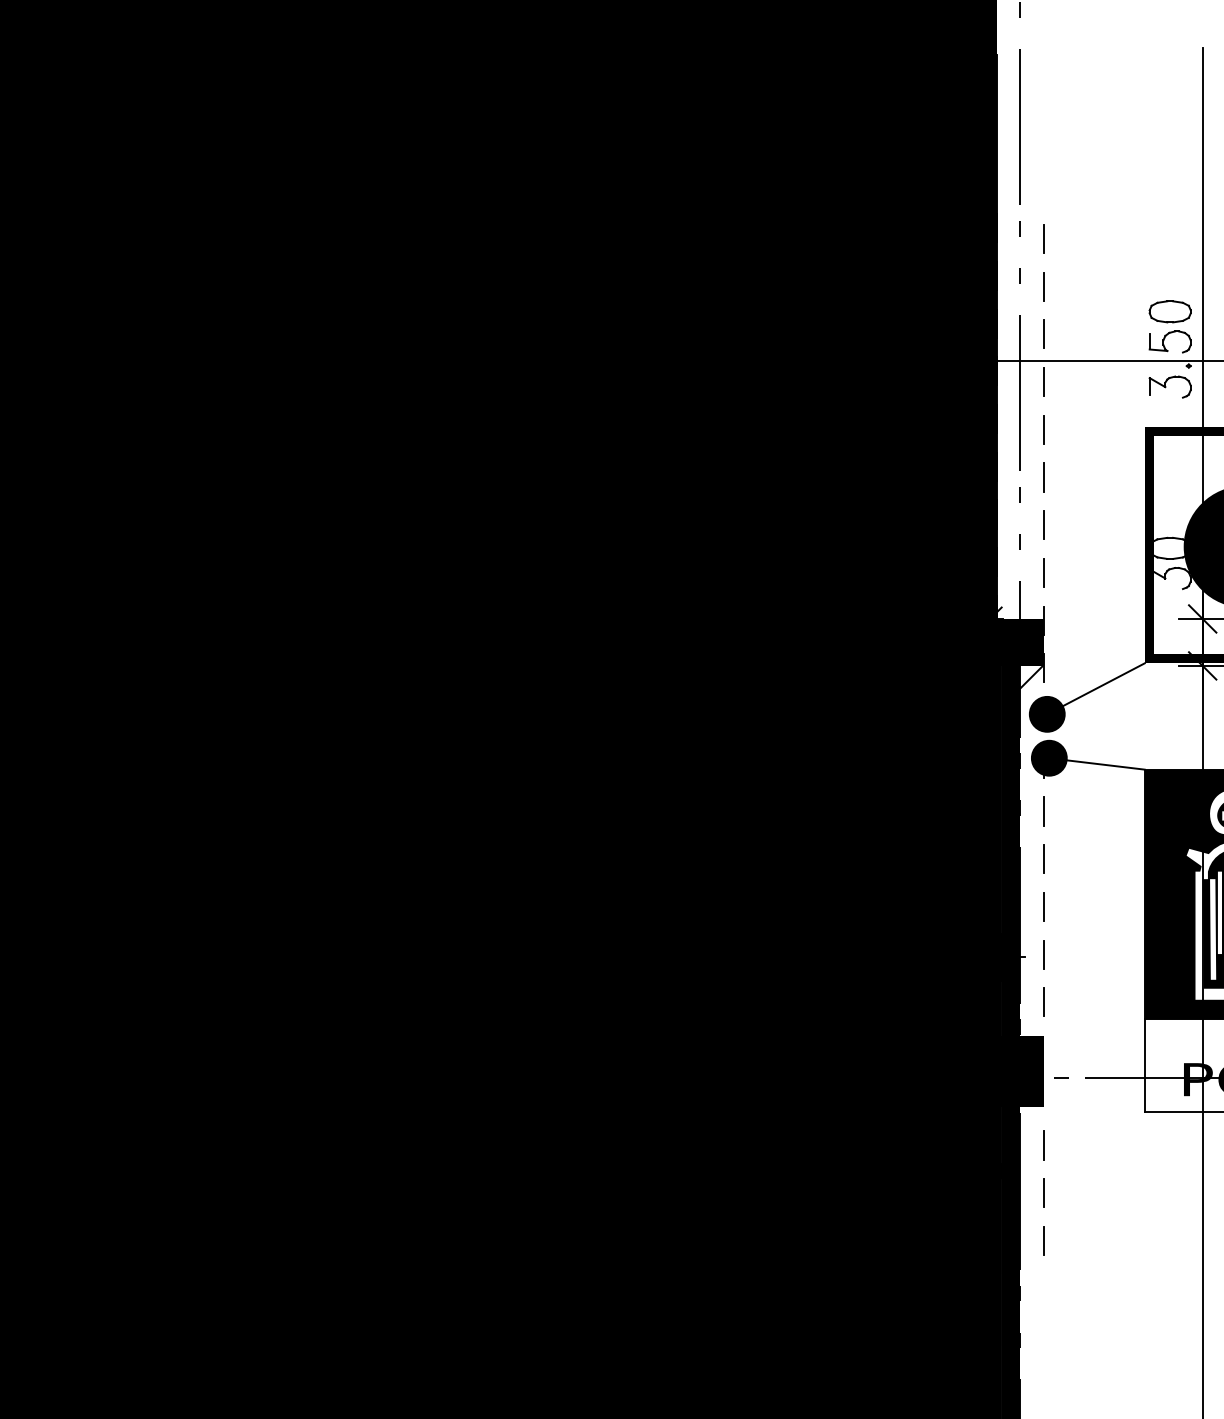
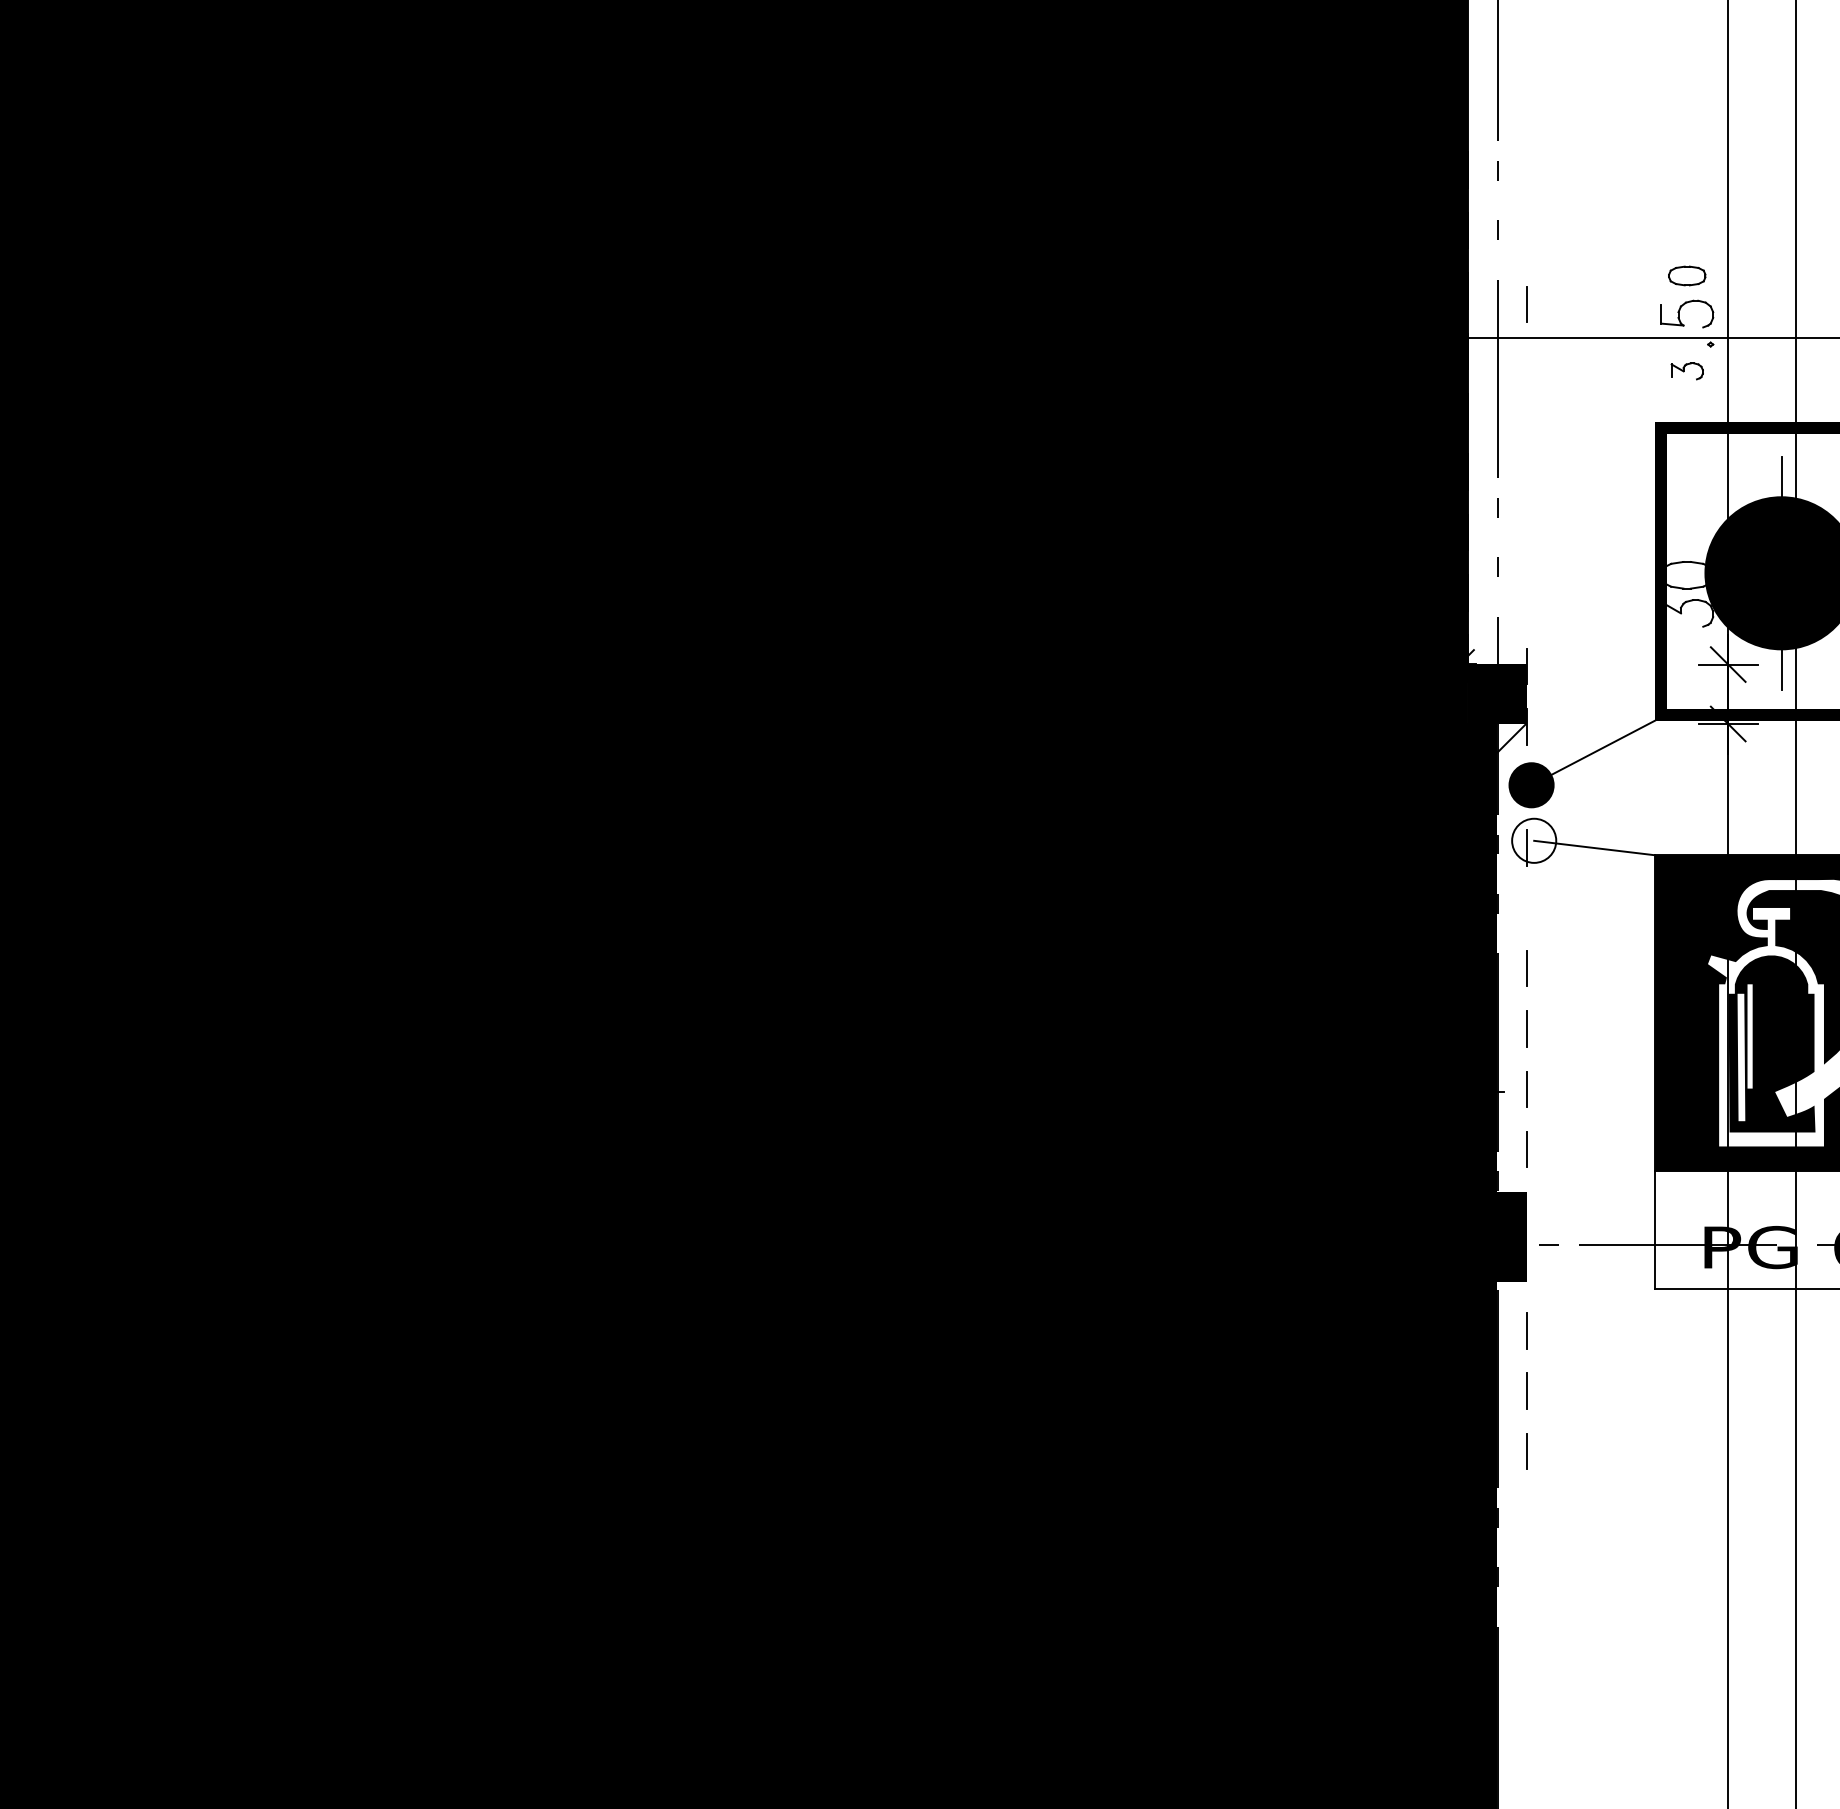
line: (1044, 238) -> (1527, 183), removed
line: (1044, 286) -> (1527, 243), removed
part: (1170, 311) -> (1687, 275), size x0.7
line: (1044, 381) -> (1527, 364), removed
part: (1170, 387) -> (1687, 371), size x0.6
line: (1044, 429) -> (1527, 424), removed
line: (1043, 477) -> (1526, 485), removed
line: (1044, 524) -> (1527, 545), removed
line: (1044, 573) -> (1527, 606), removed
fill: (1049, 757) -> (1534, 840), removed
line: (1044, 810) -> (1527, 907), removed

